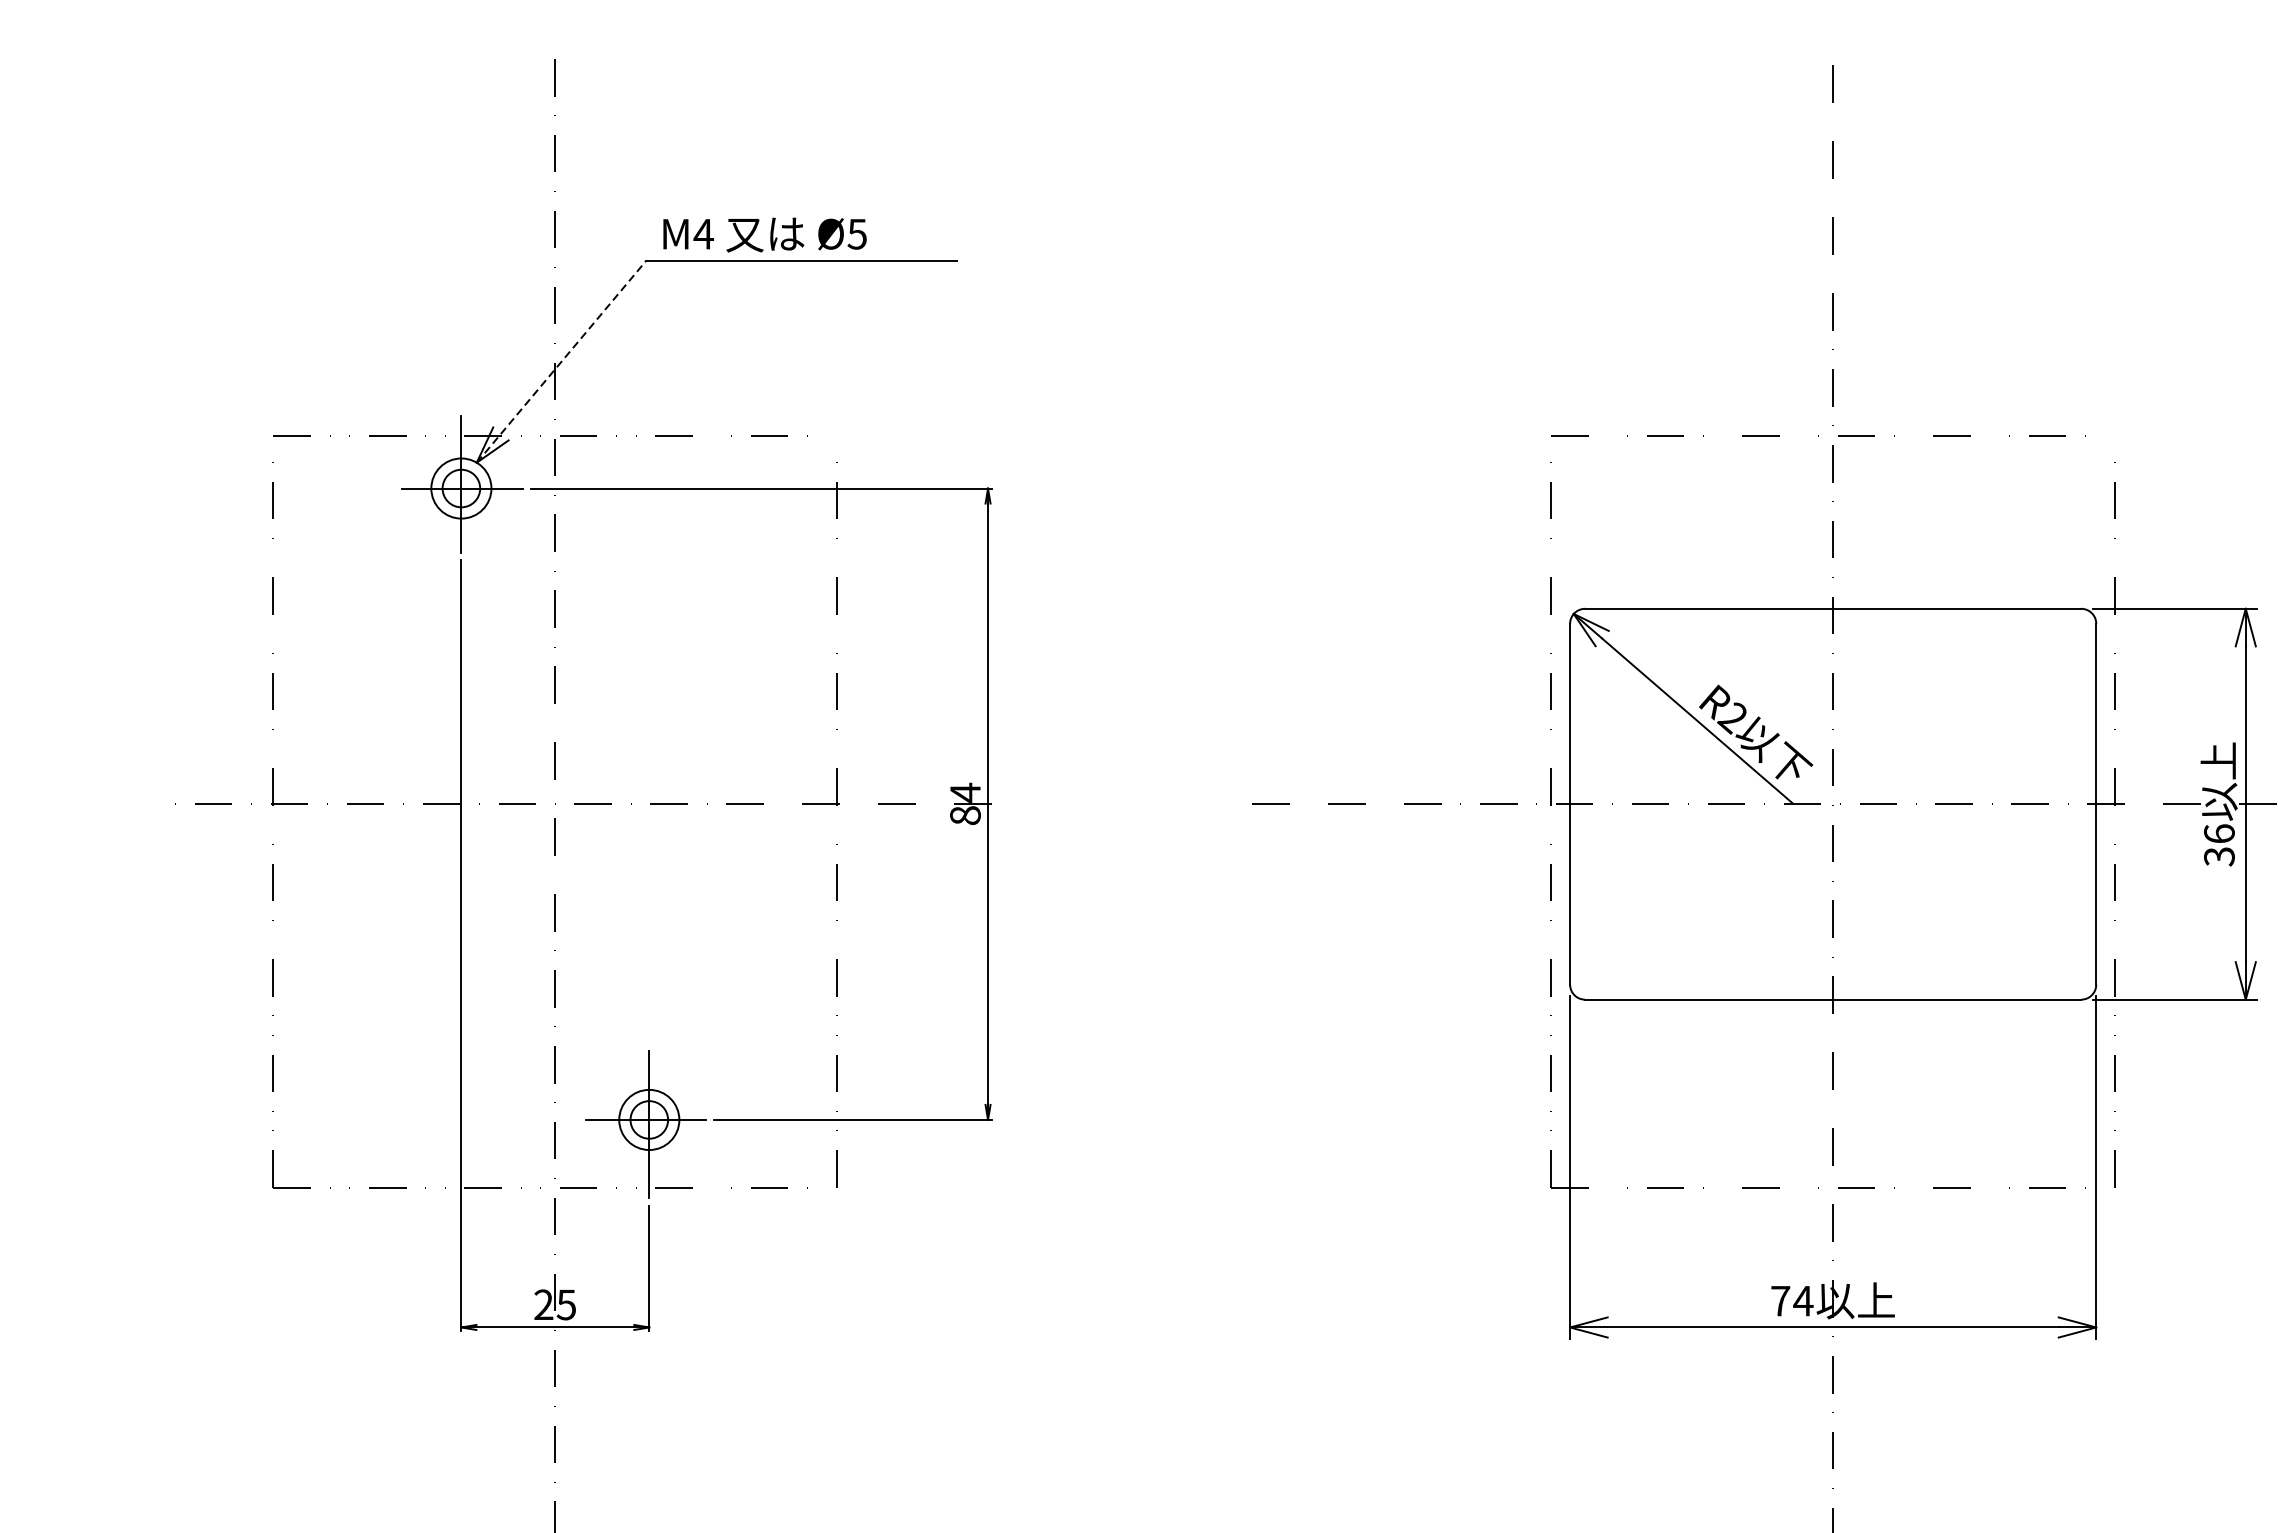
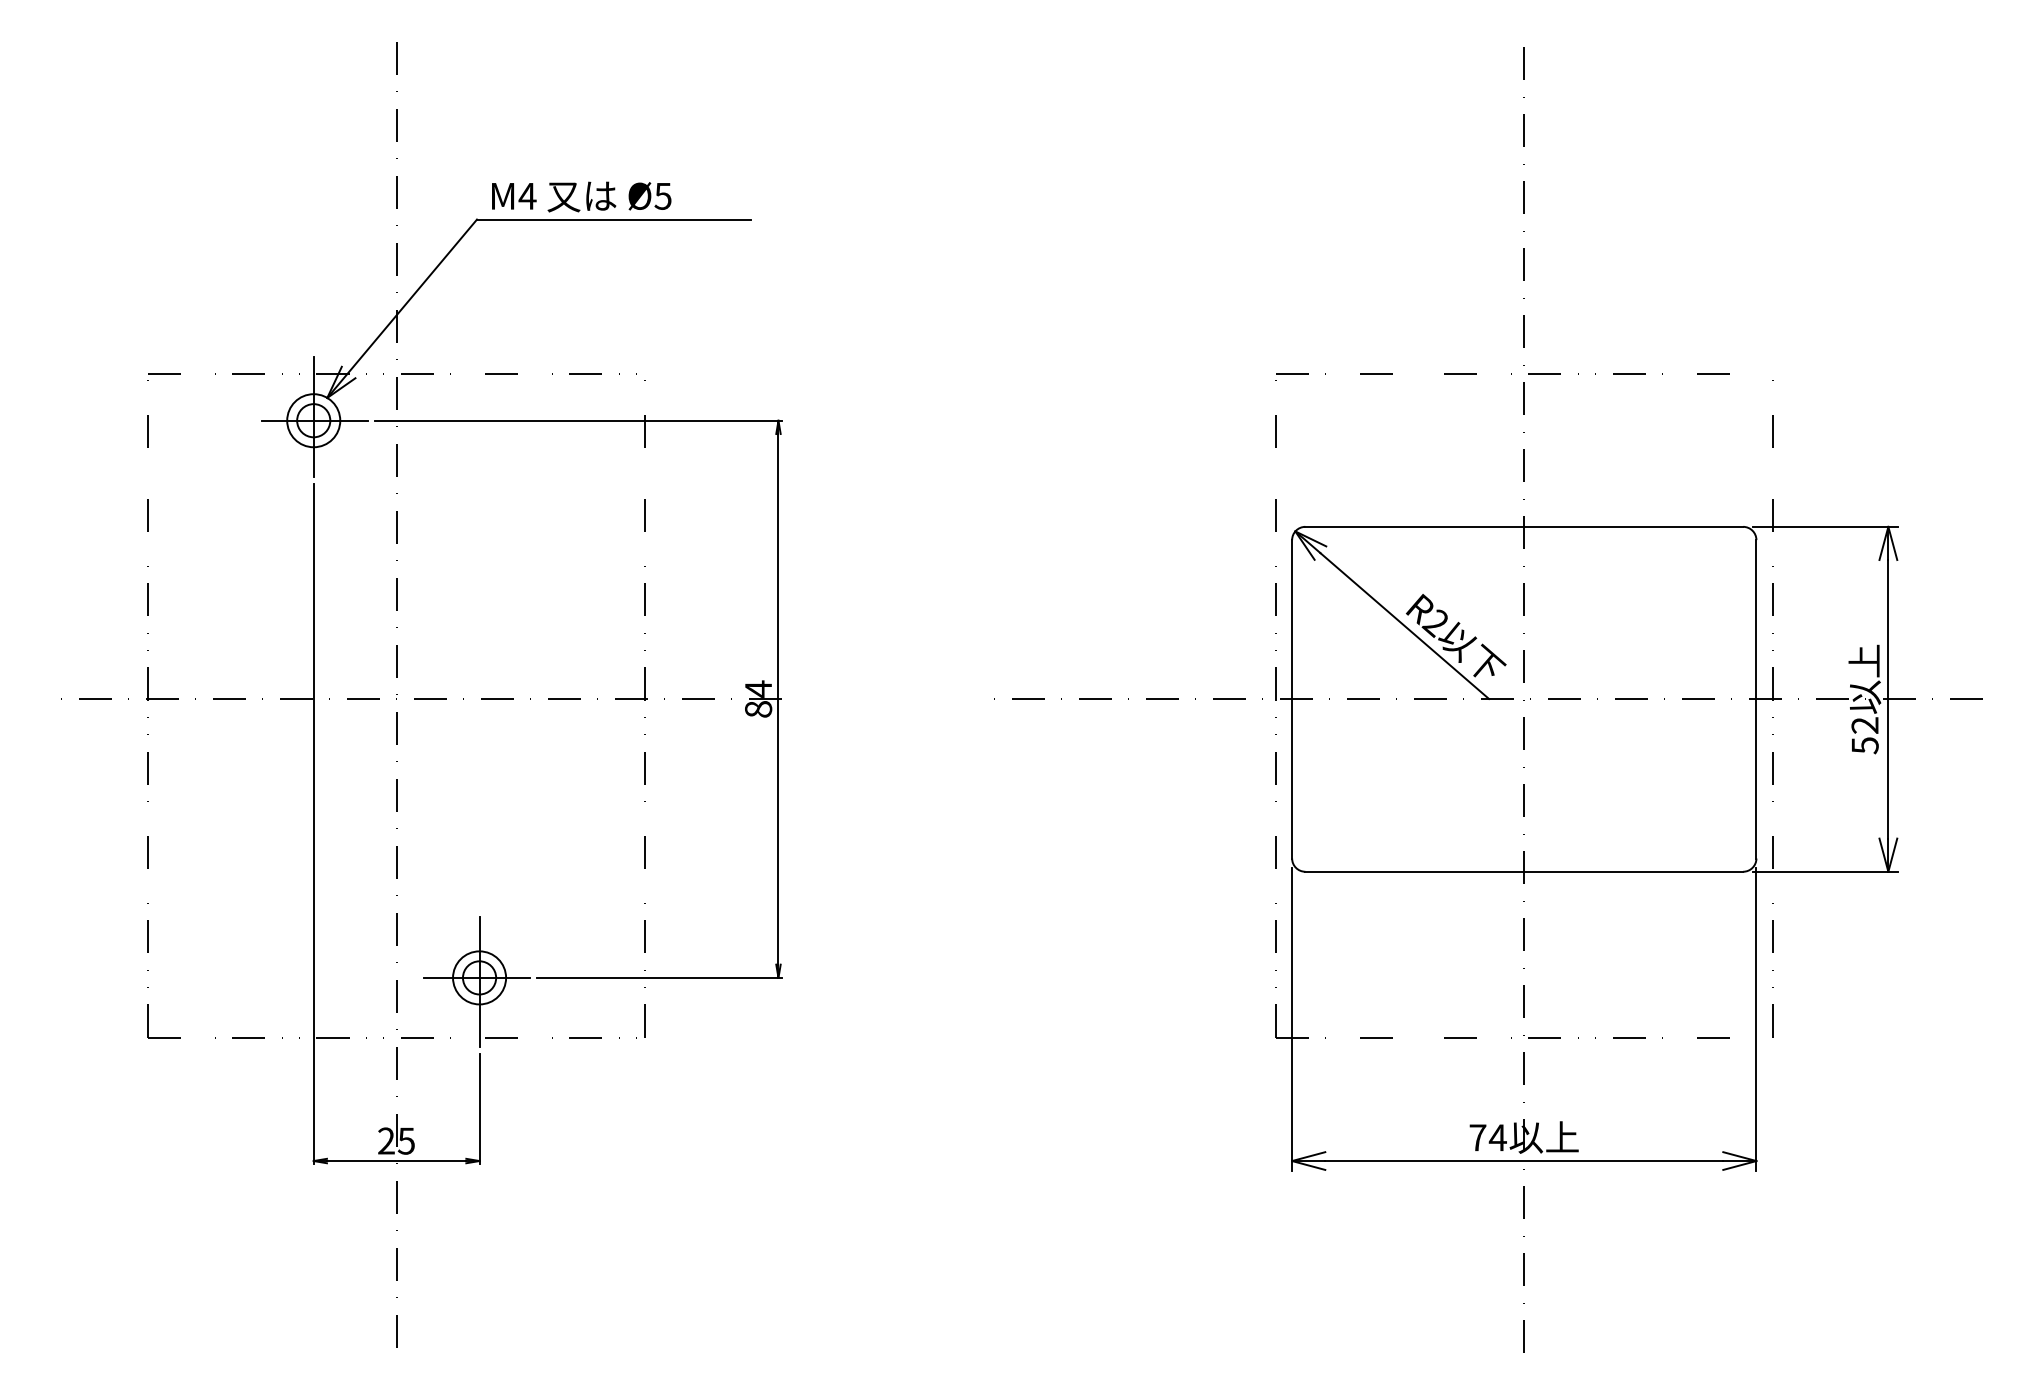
line: (561, 361) -> (402, 308), dashed -> solid
text: (2218, 845) -> (1864, 735), 36 -> 52

